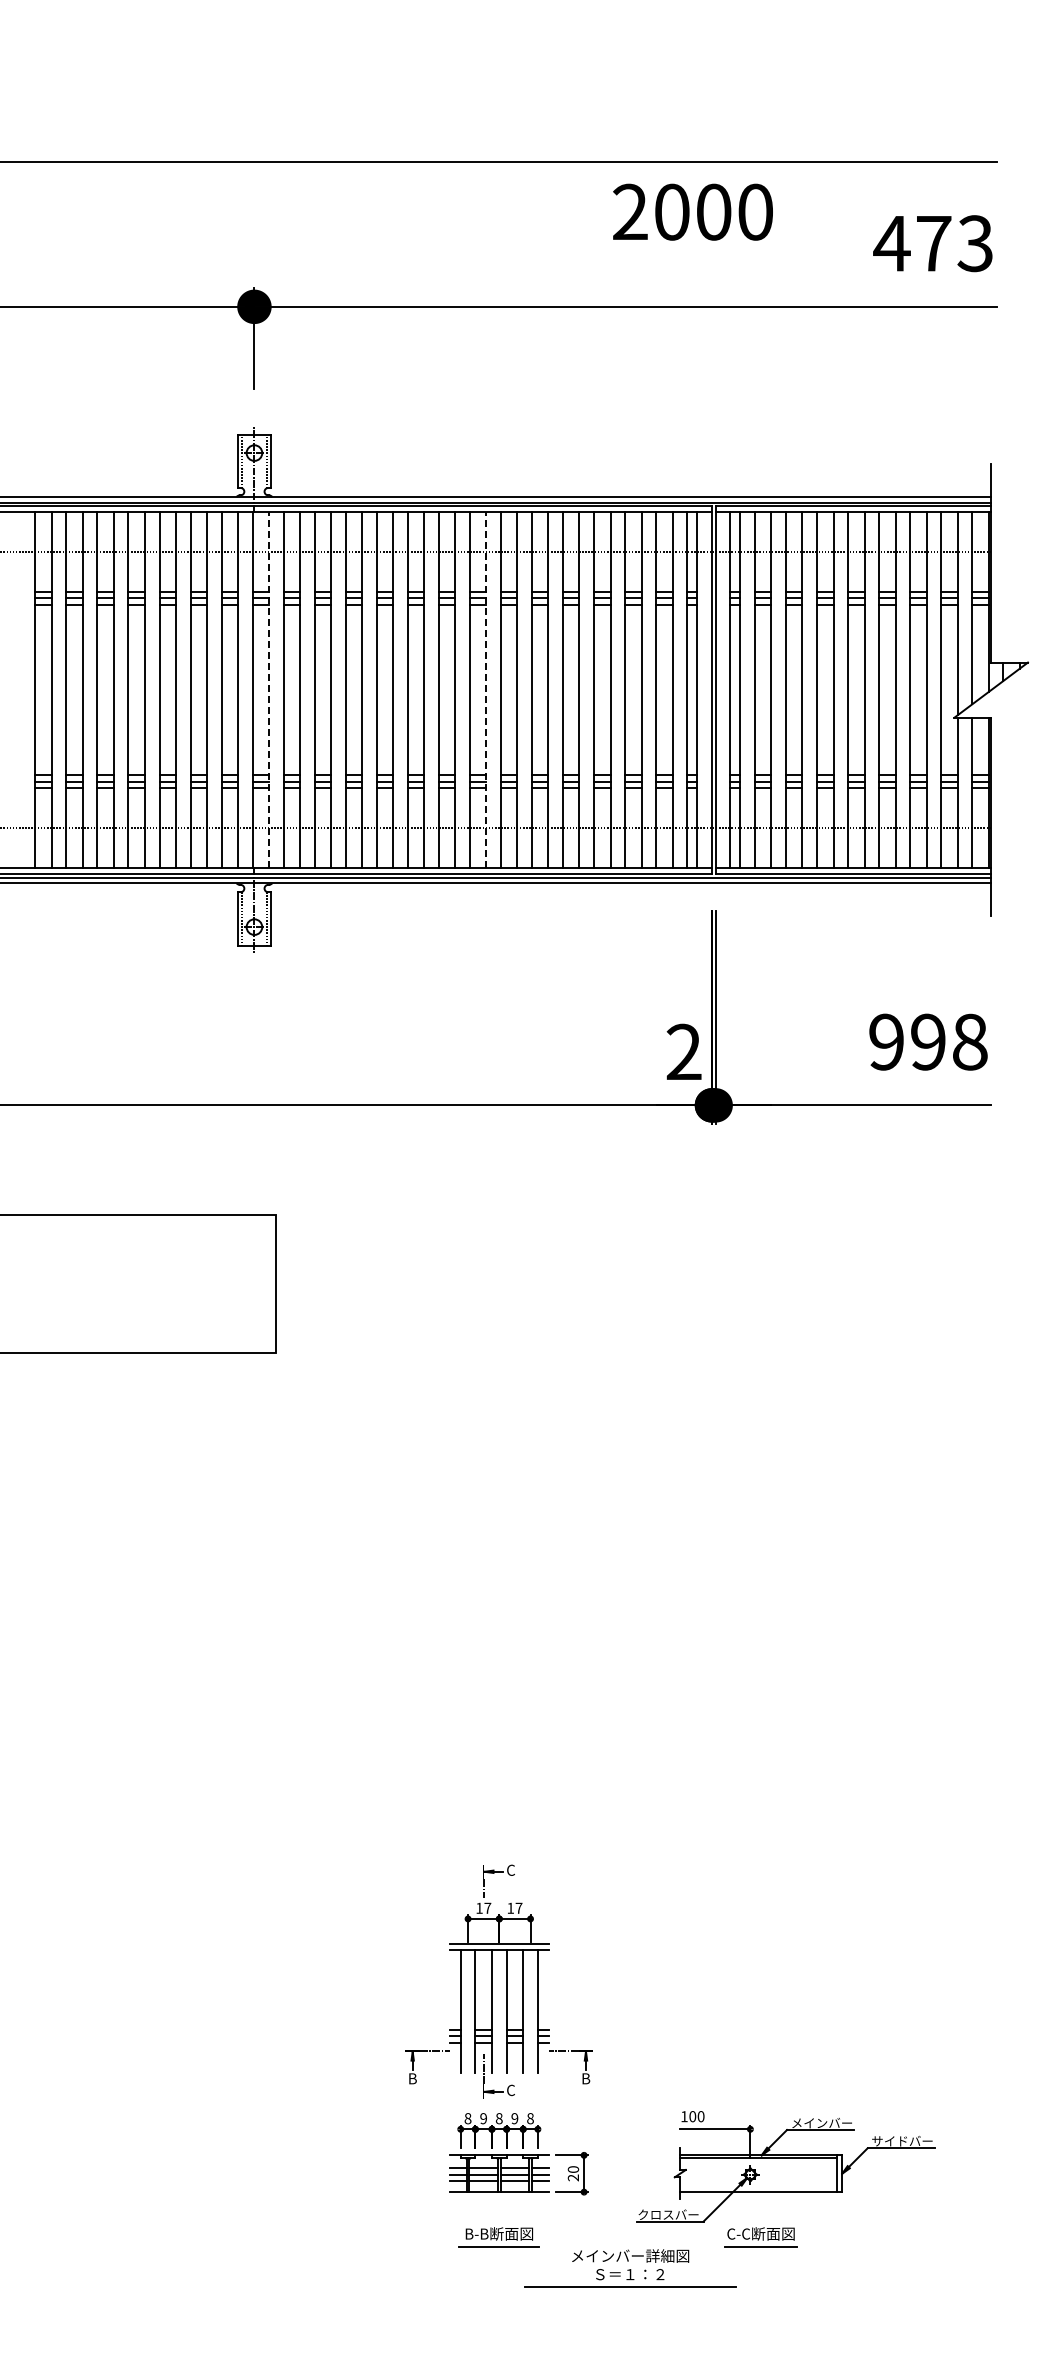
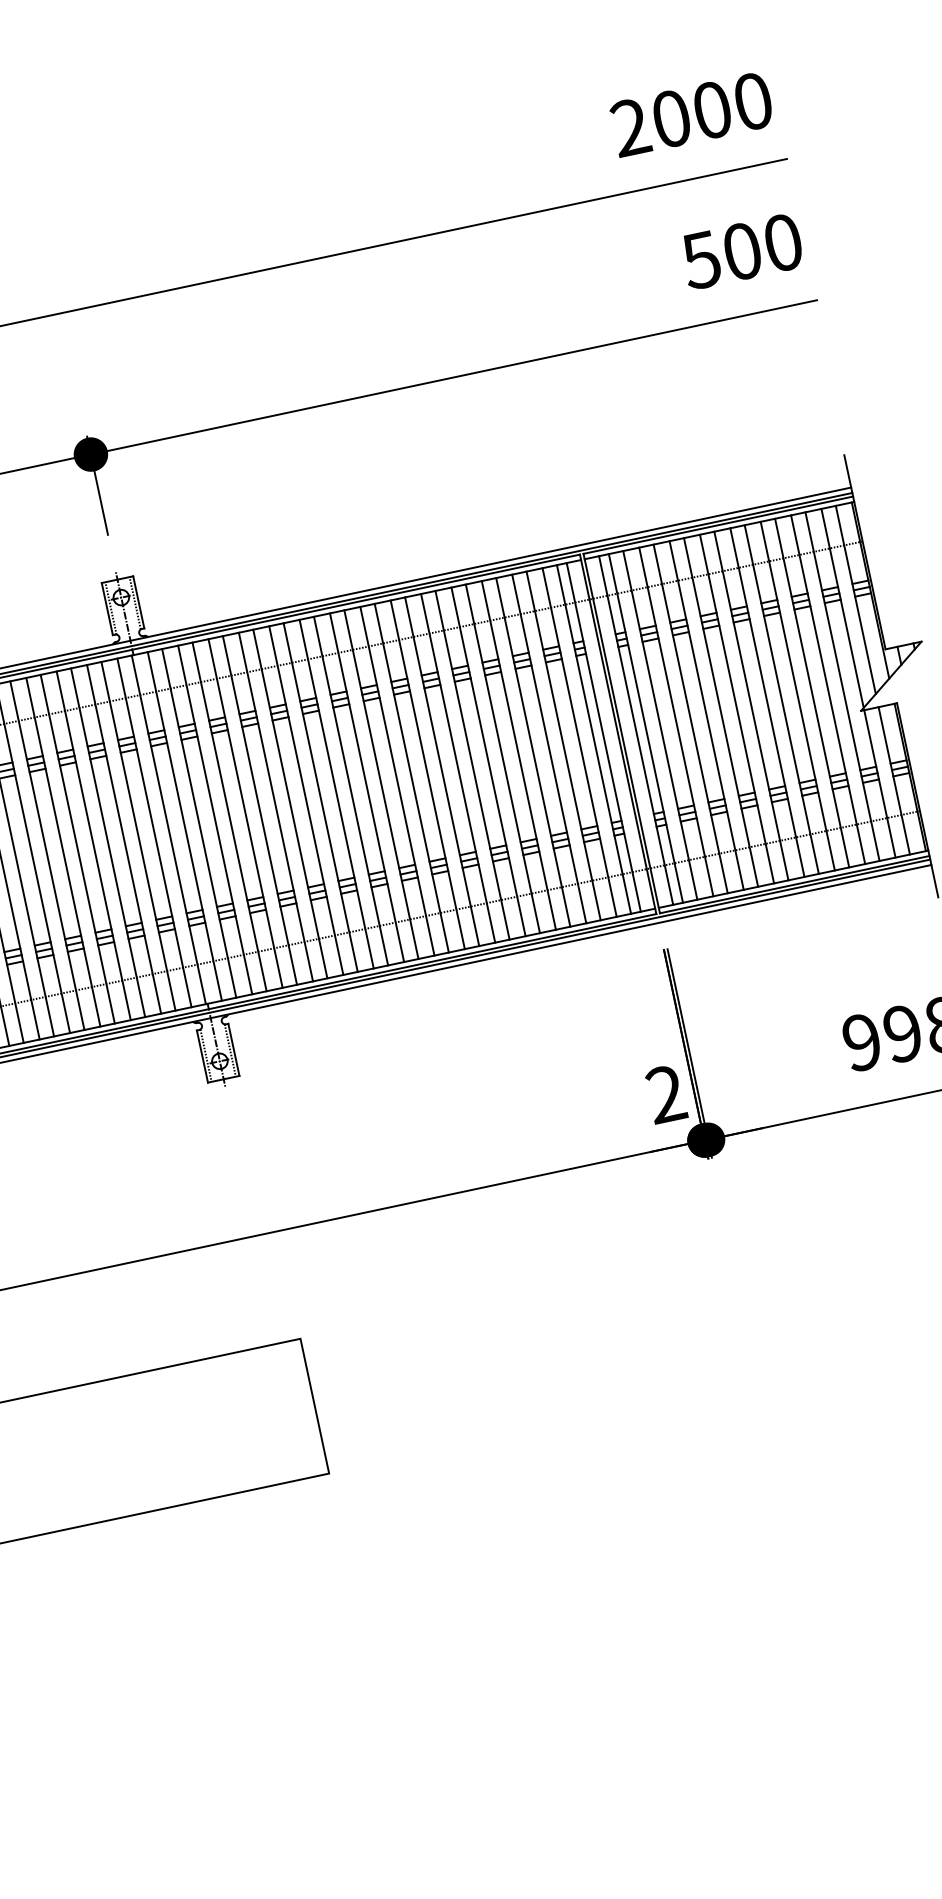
text: (692, 211) -> (691, 113), moved
text: (932, 243) -> (740, 251), 473 -> 500
line: (269, 689) -> (185, 825), dashed -> solid
line: (486, 689) -> (397, 780), dashed -> solid

